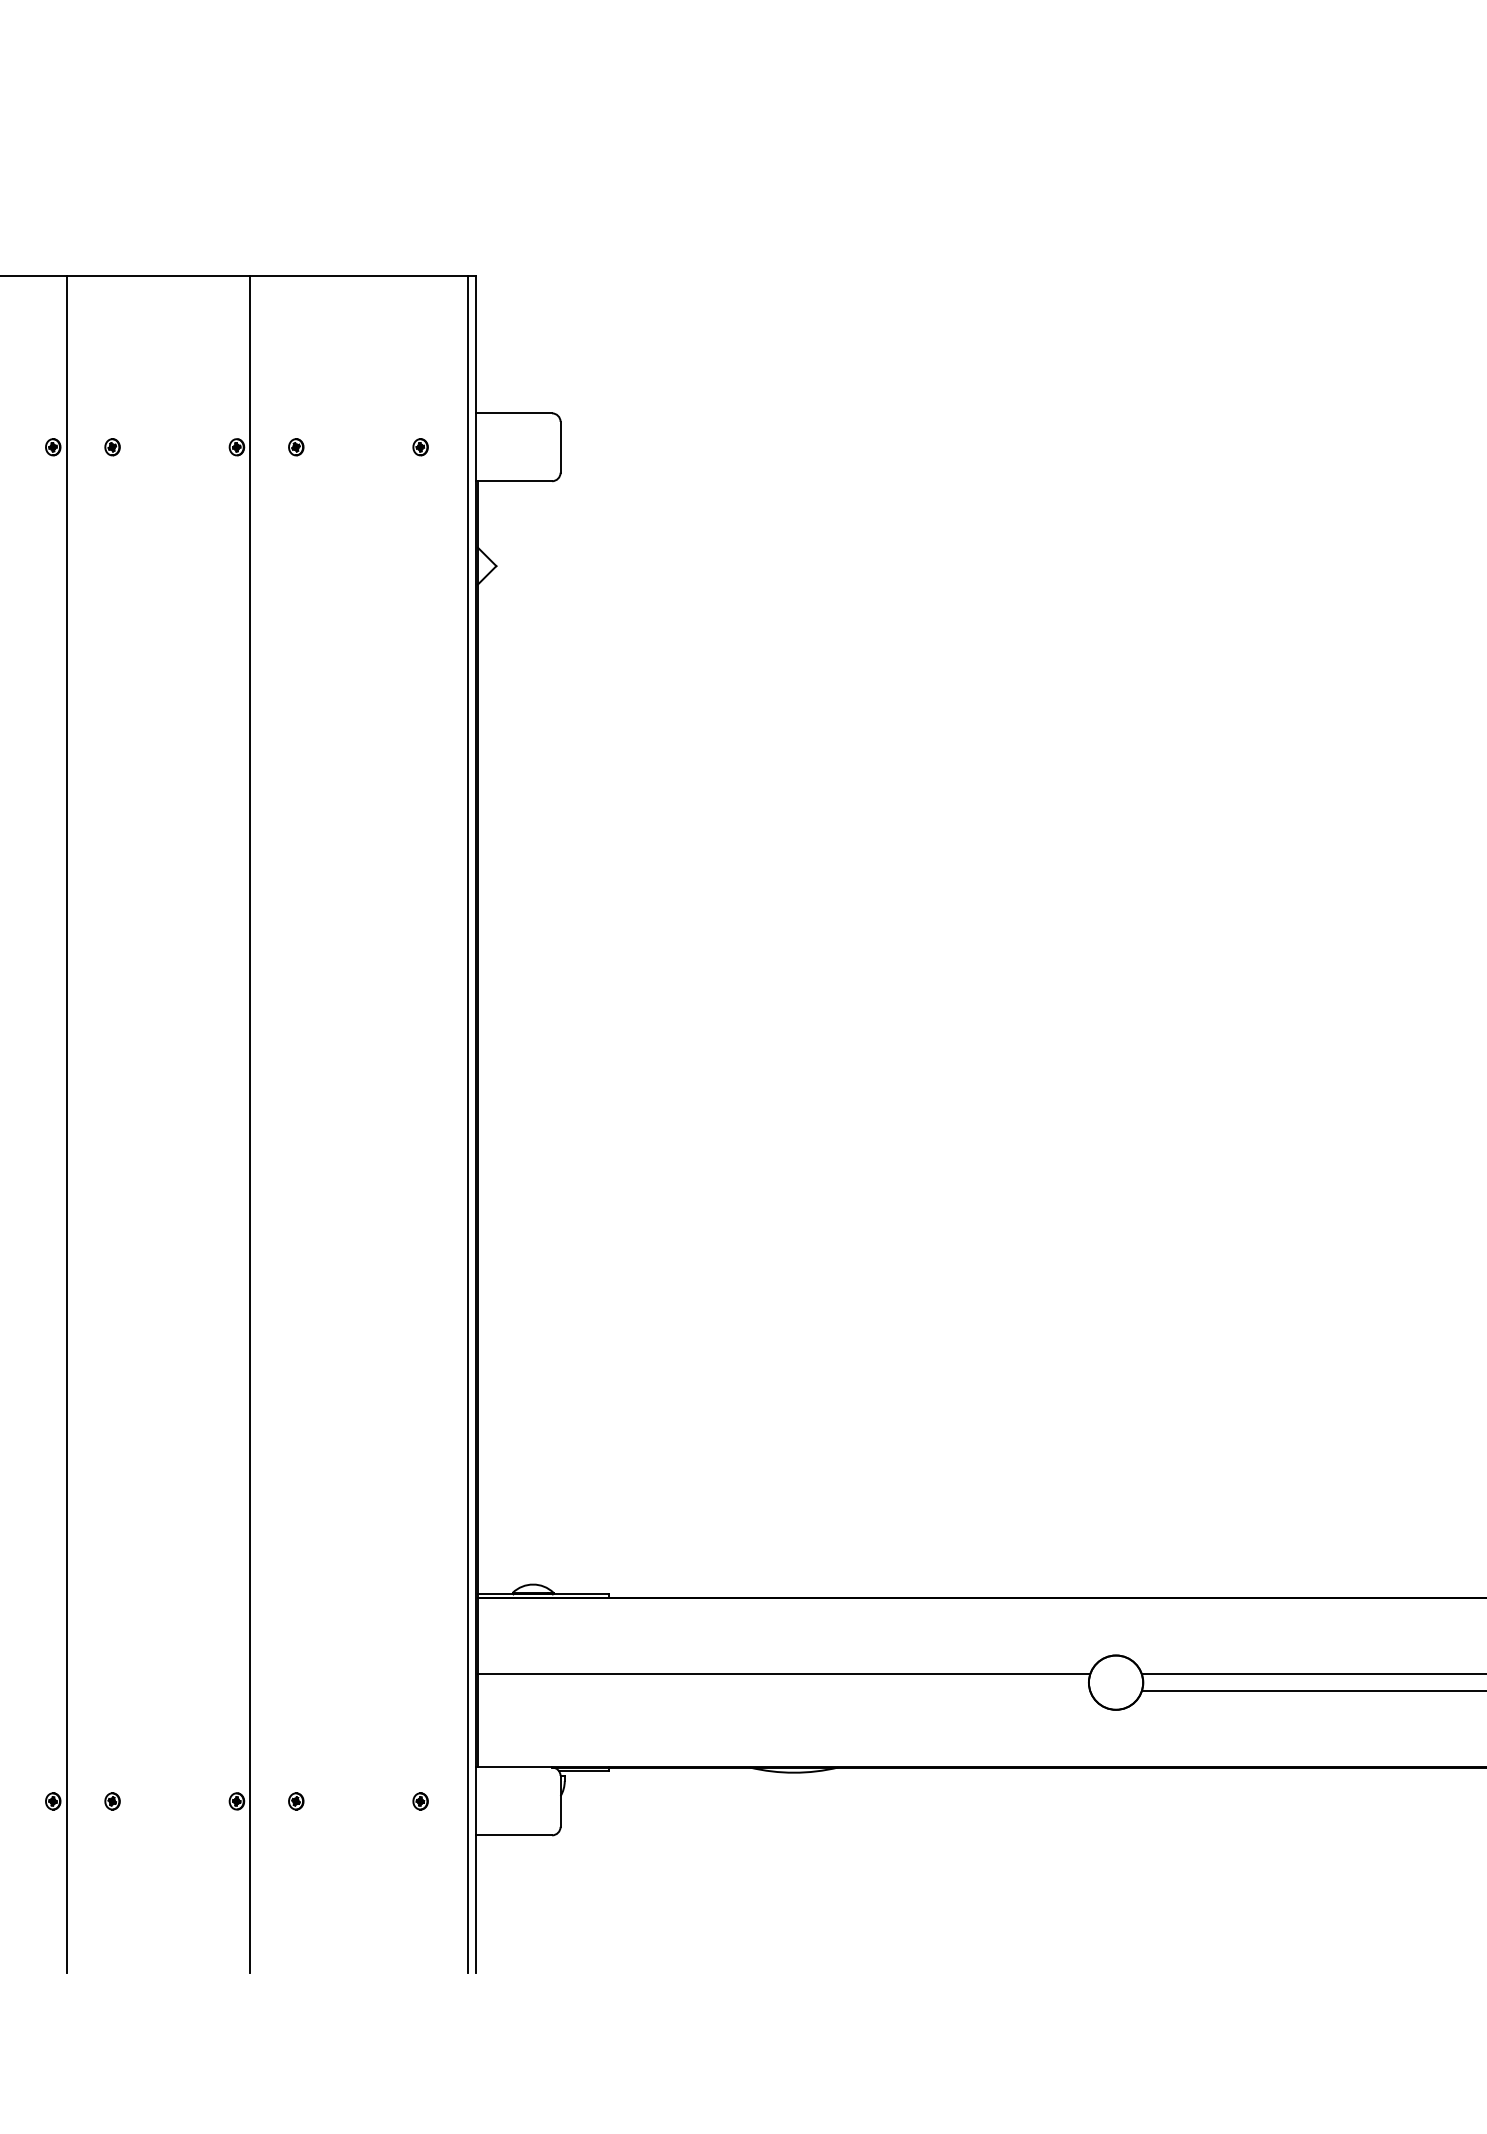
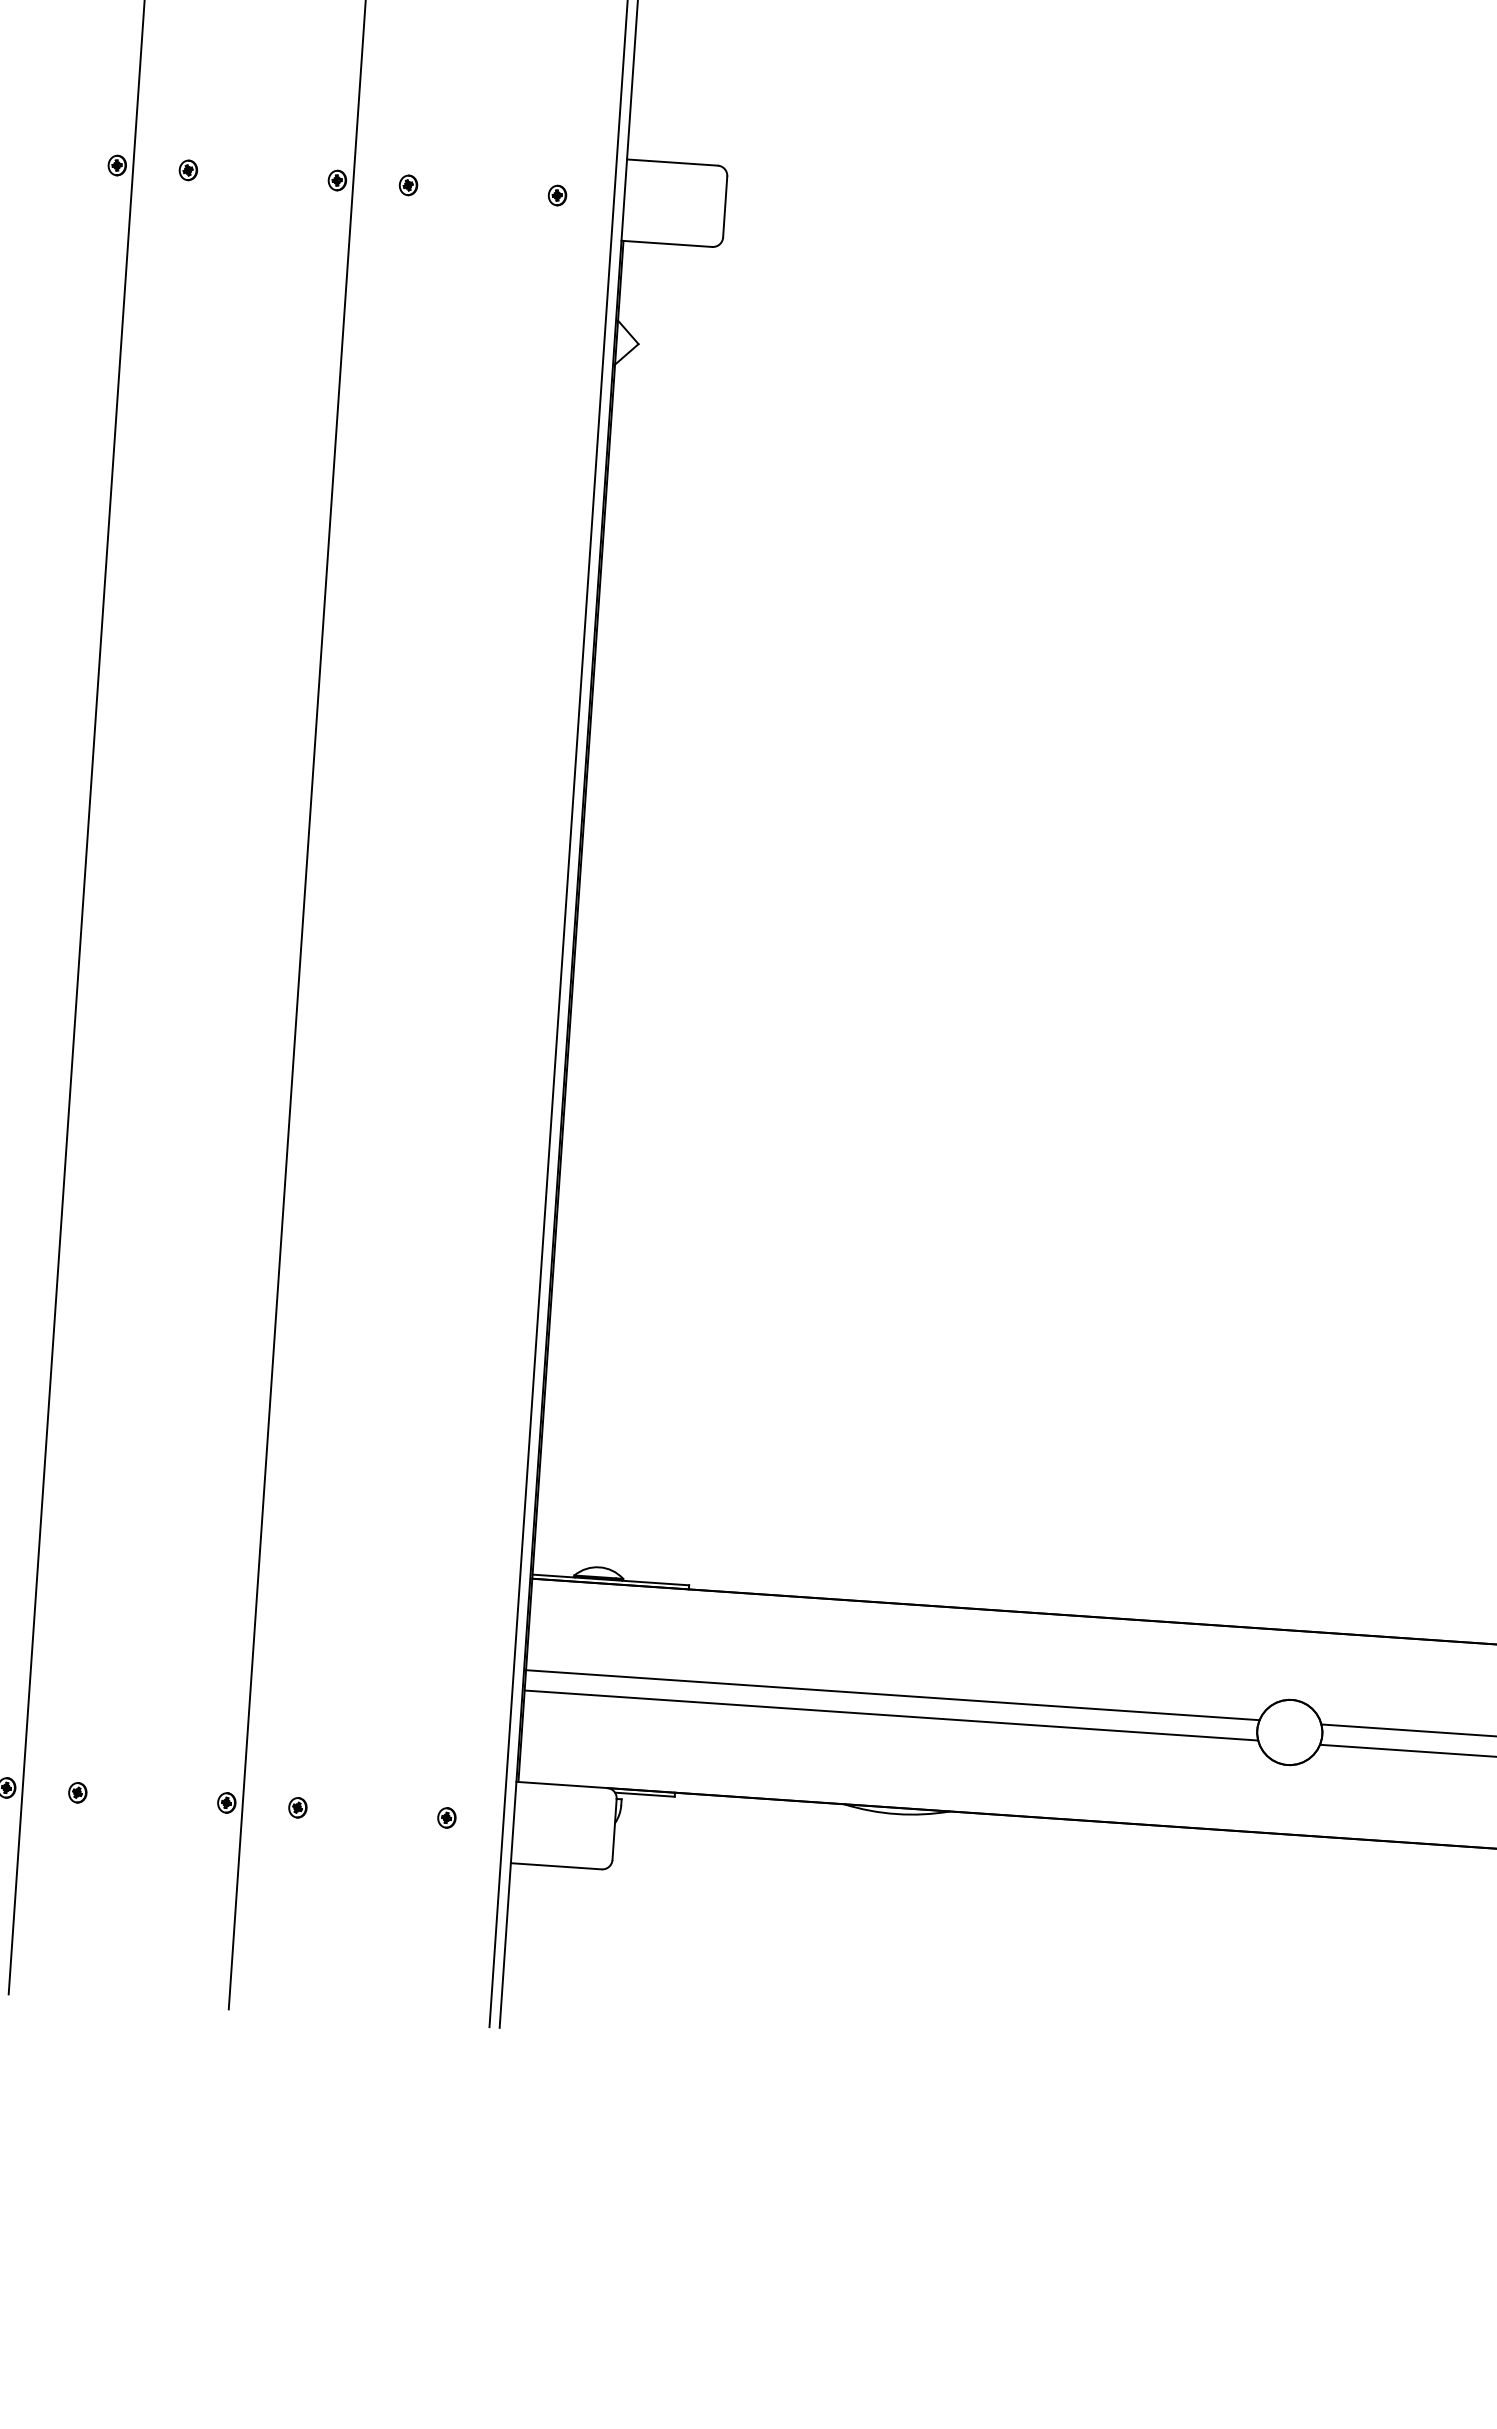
line: (784, 1691) -> (891, 1715), added

